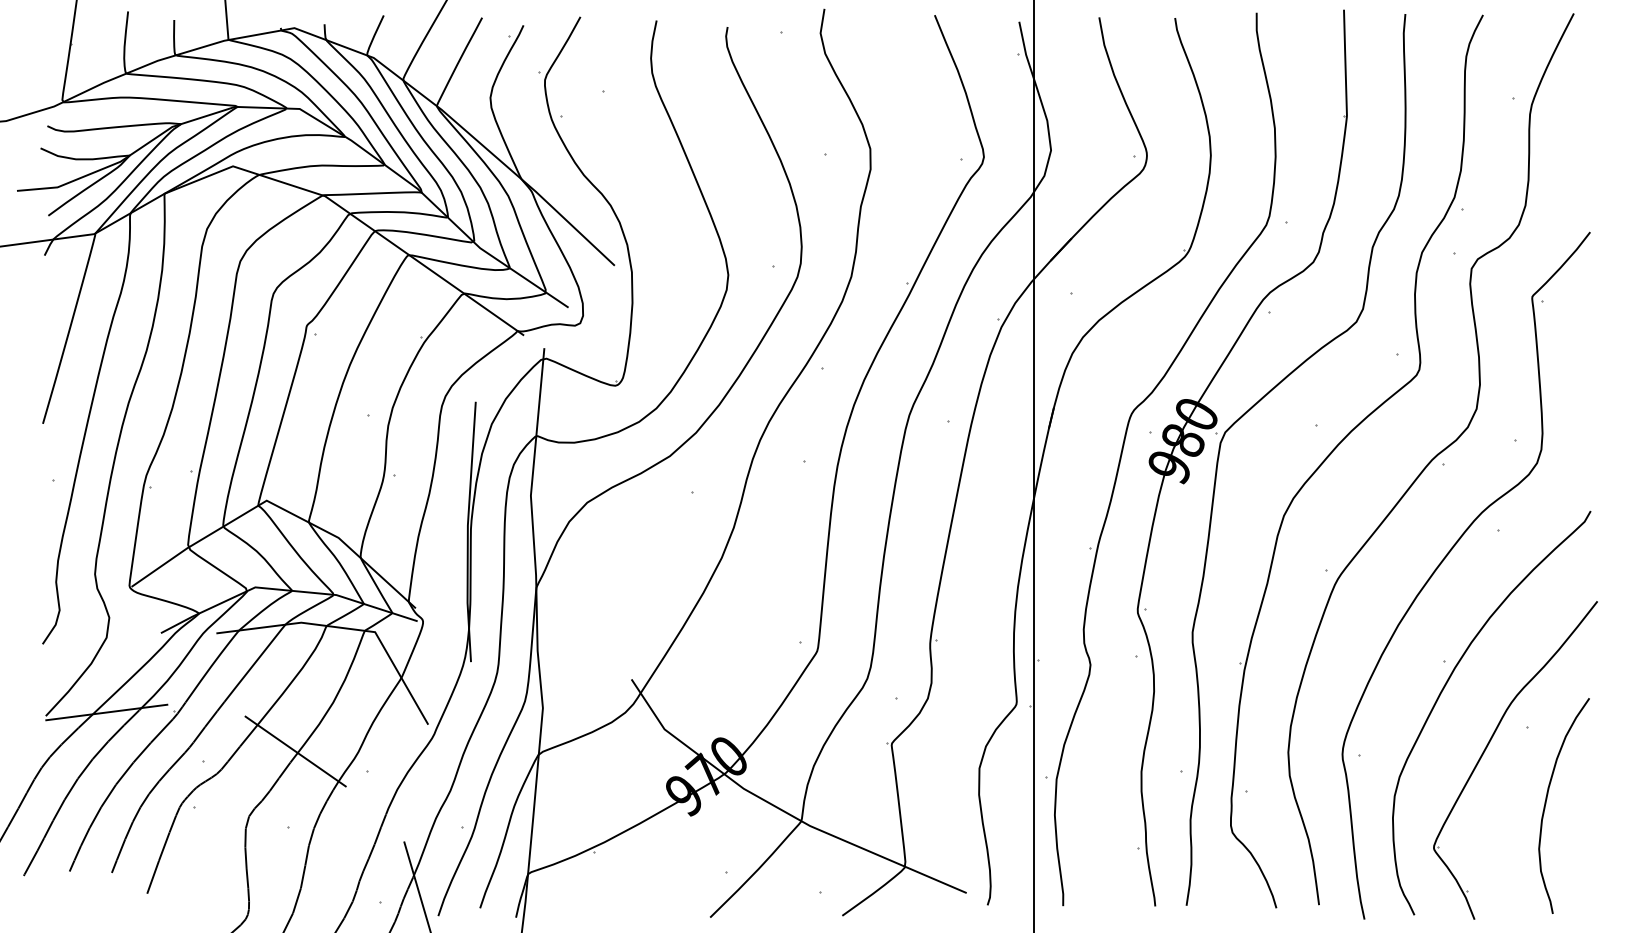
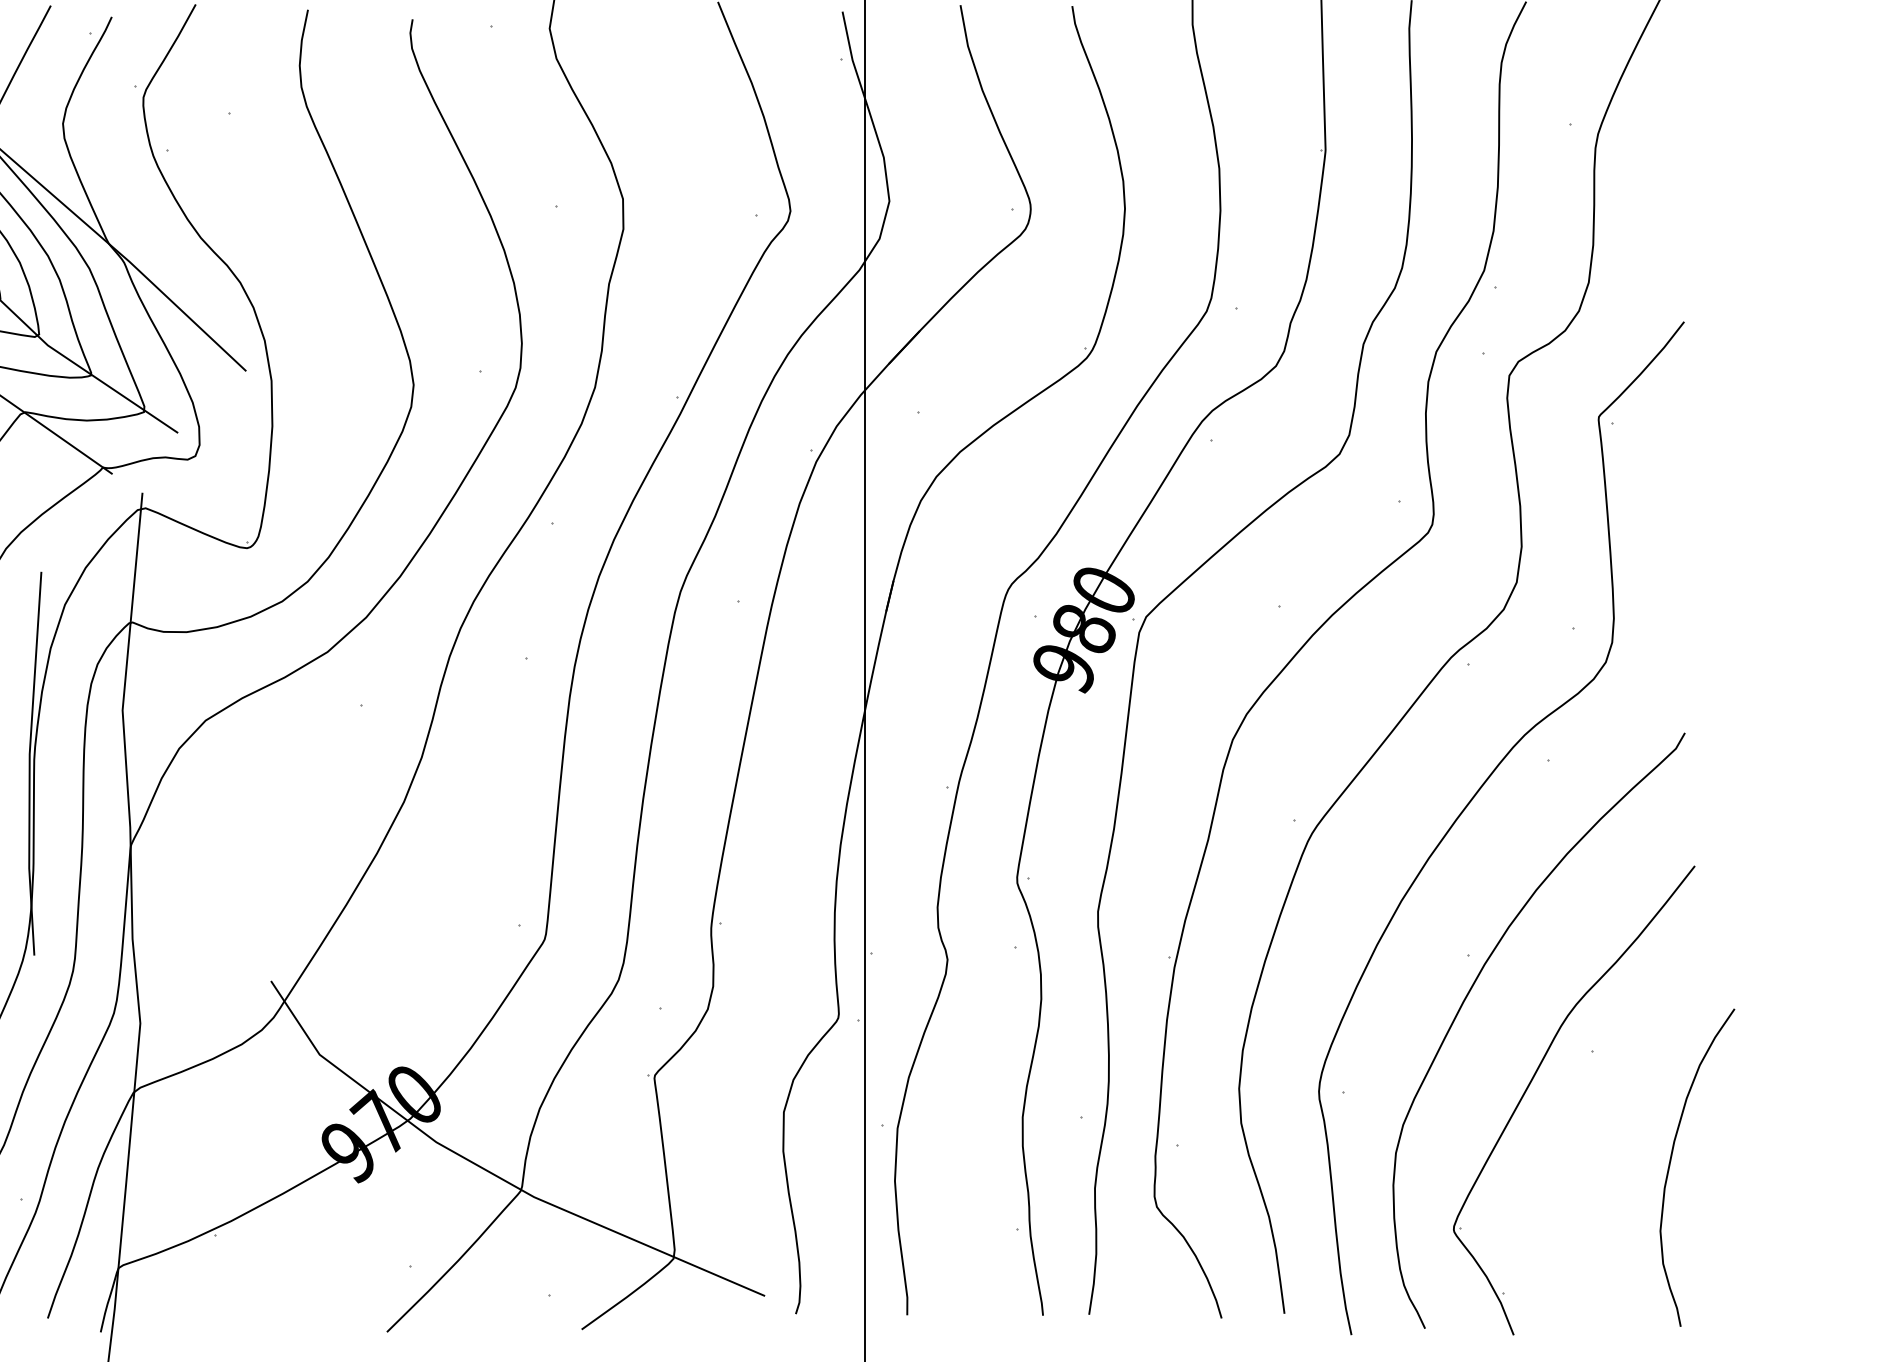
curve: (1546, 804) -> (1671, 1165), moved

